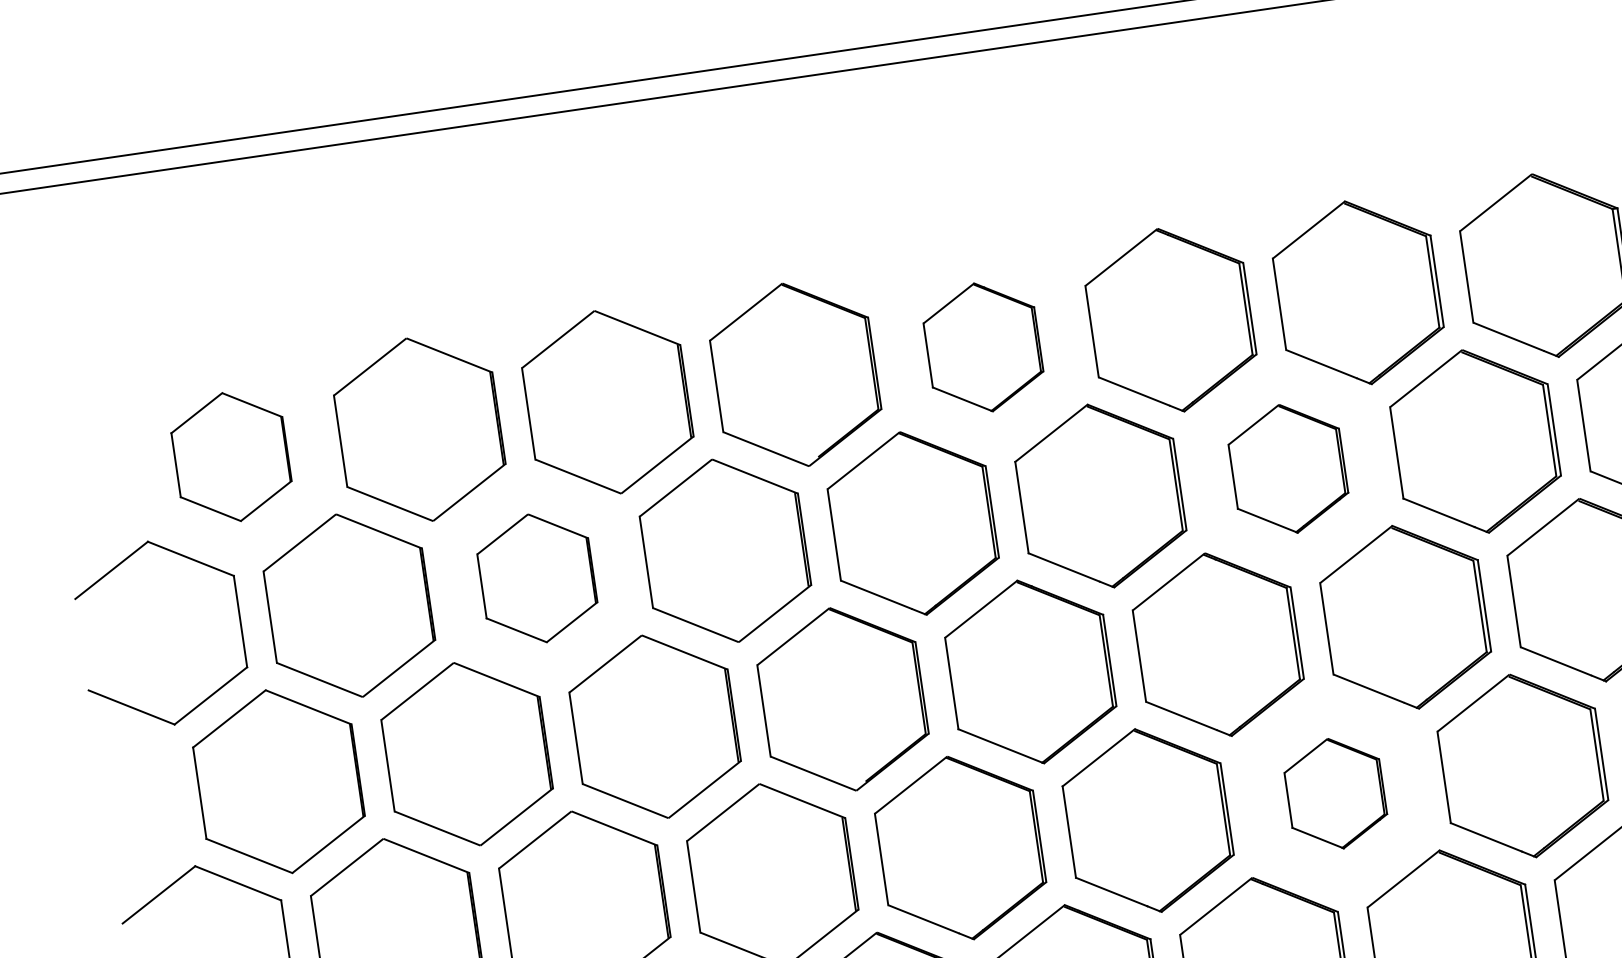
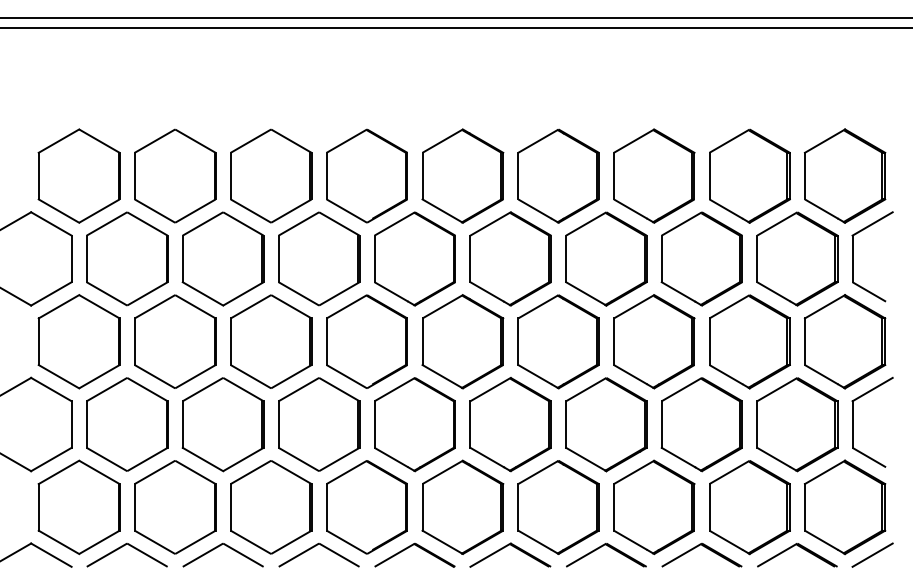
part: (982, 346) -> (462, 175), size x1.43
part: (230, 456) -> (78, 175), size x1.43
part: (1288, 467) -> (606, 258), size x1.43
part: (536, 577) -> (222, 258), size x1.43
part: (1335, 793) -> (606, 424), size x1.67

